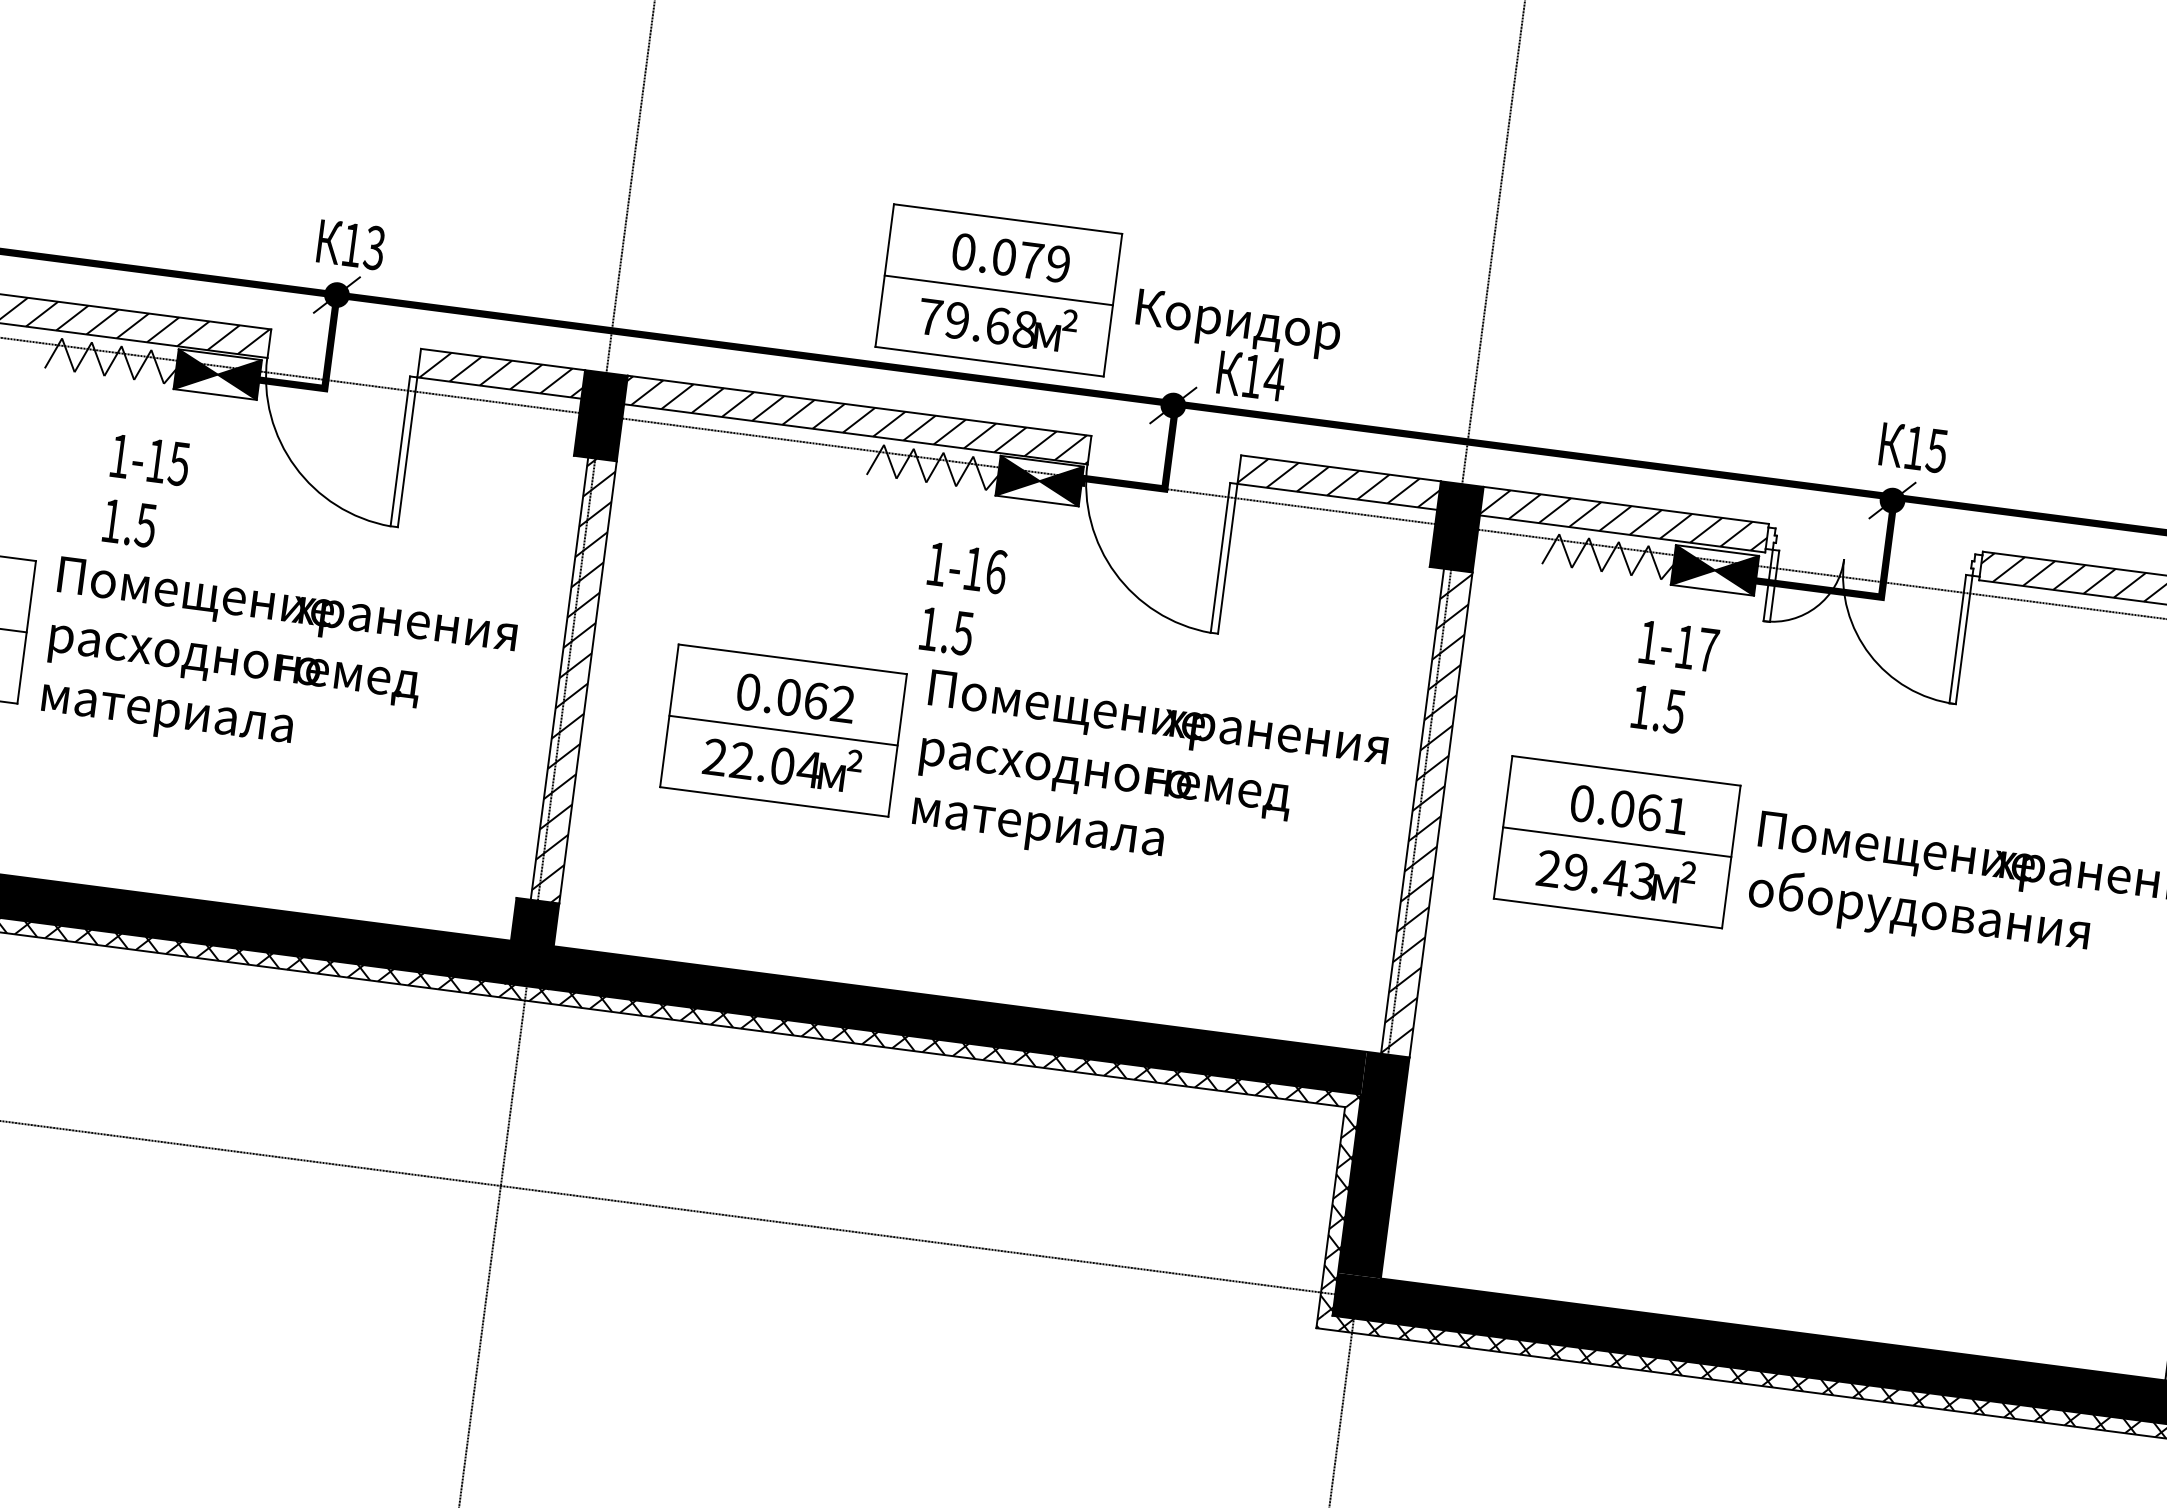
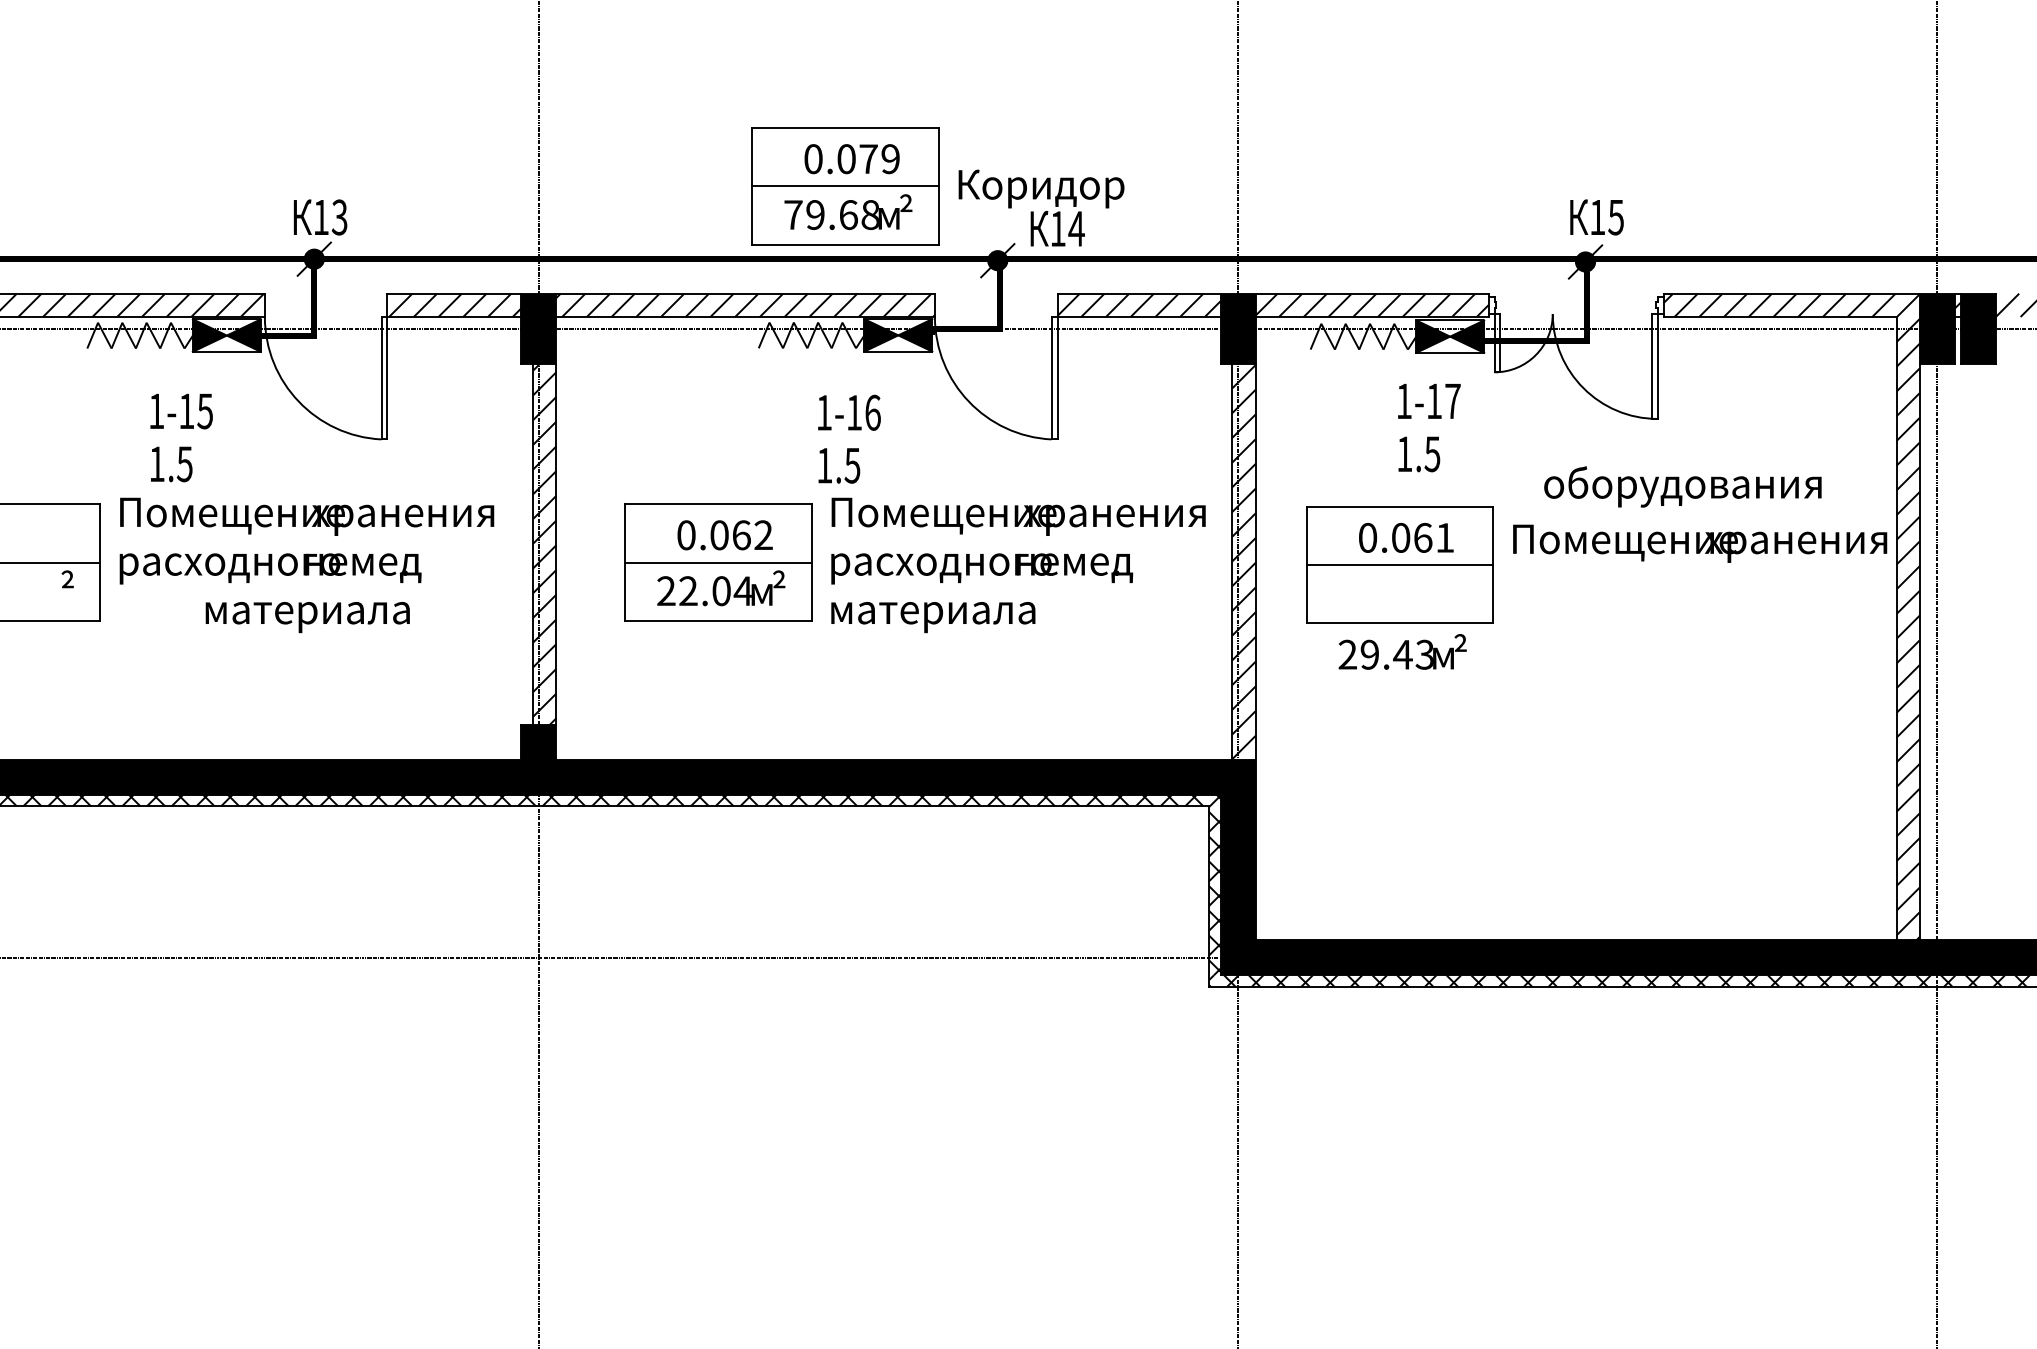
text: (166, 718) -> (307, 617), moved
text: (1616, 873) -> (1402, 651), moved
text: (1918, 912) -> (1682, 486), moved

